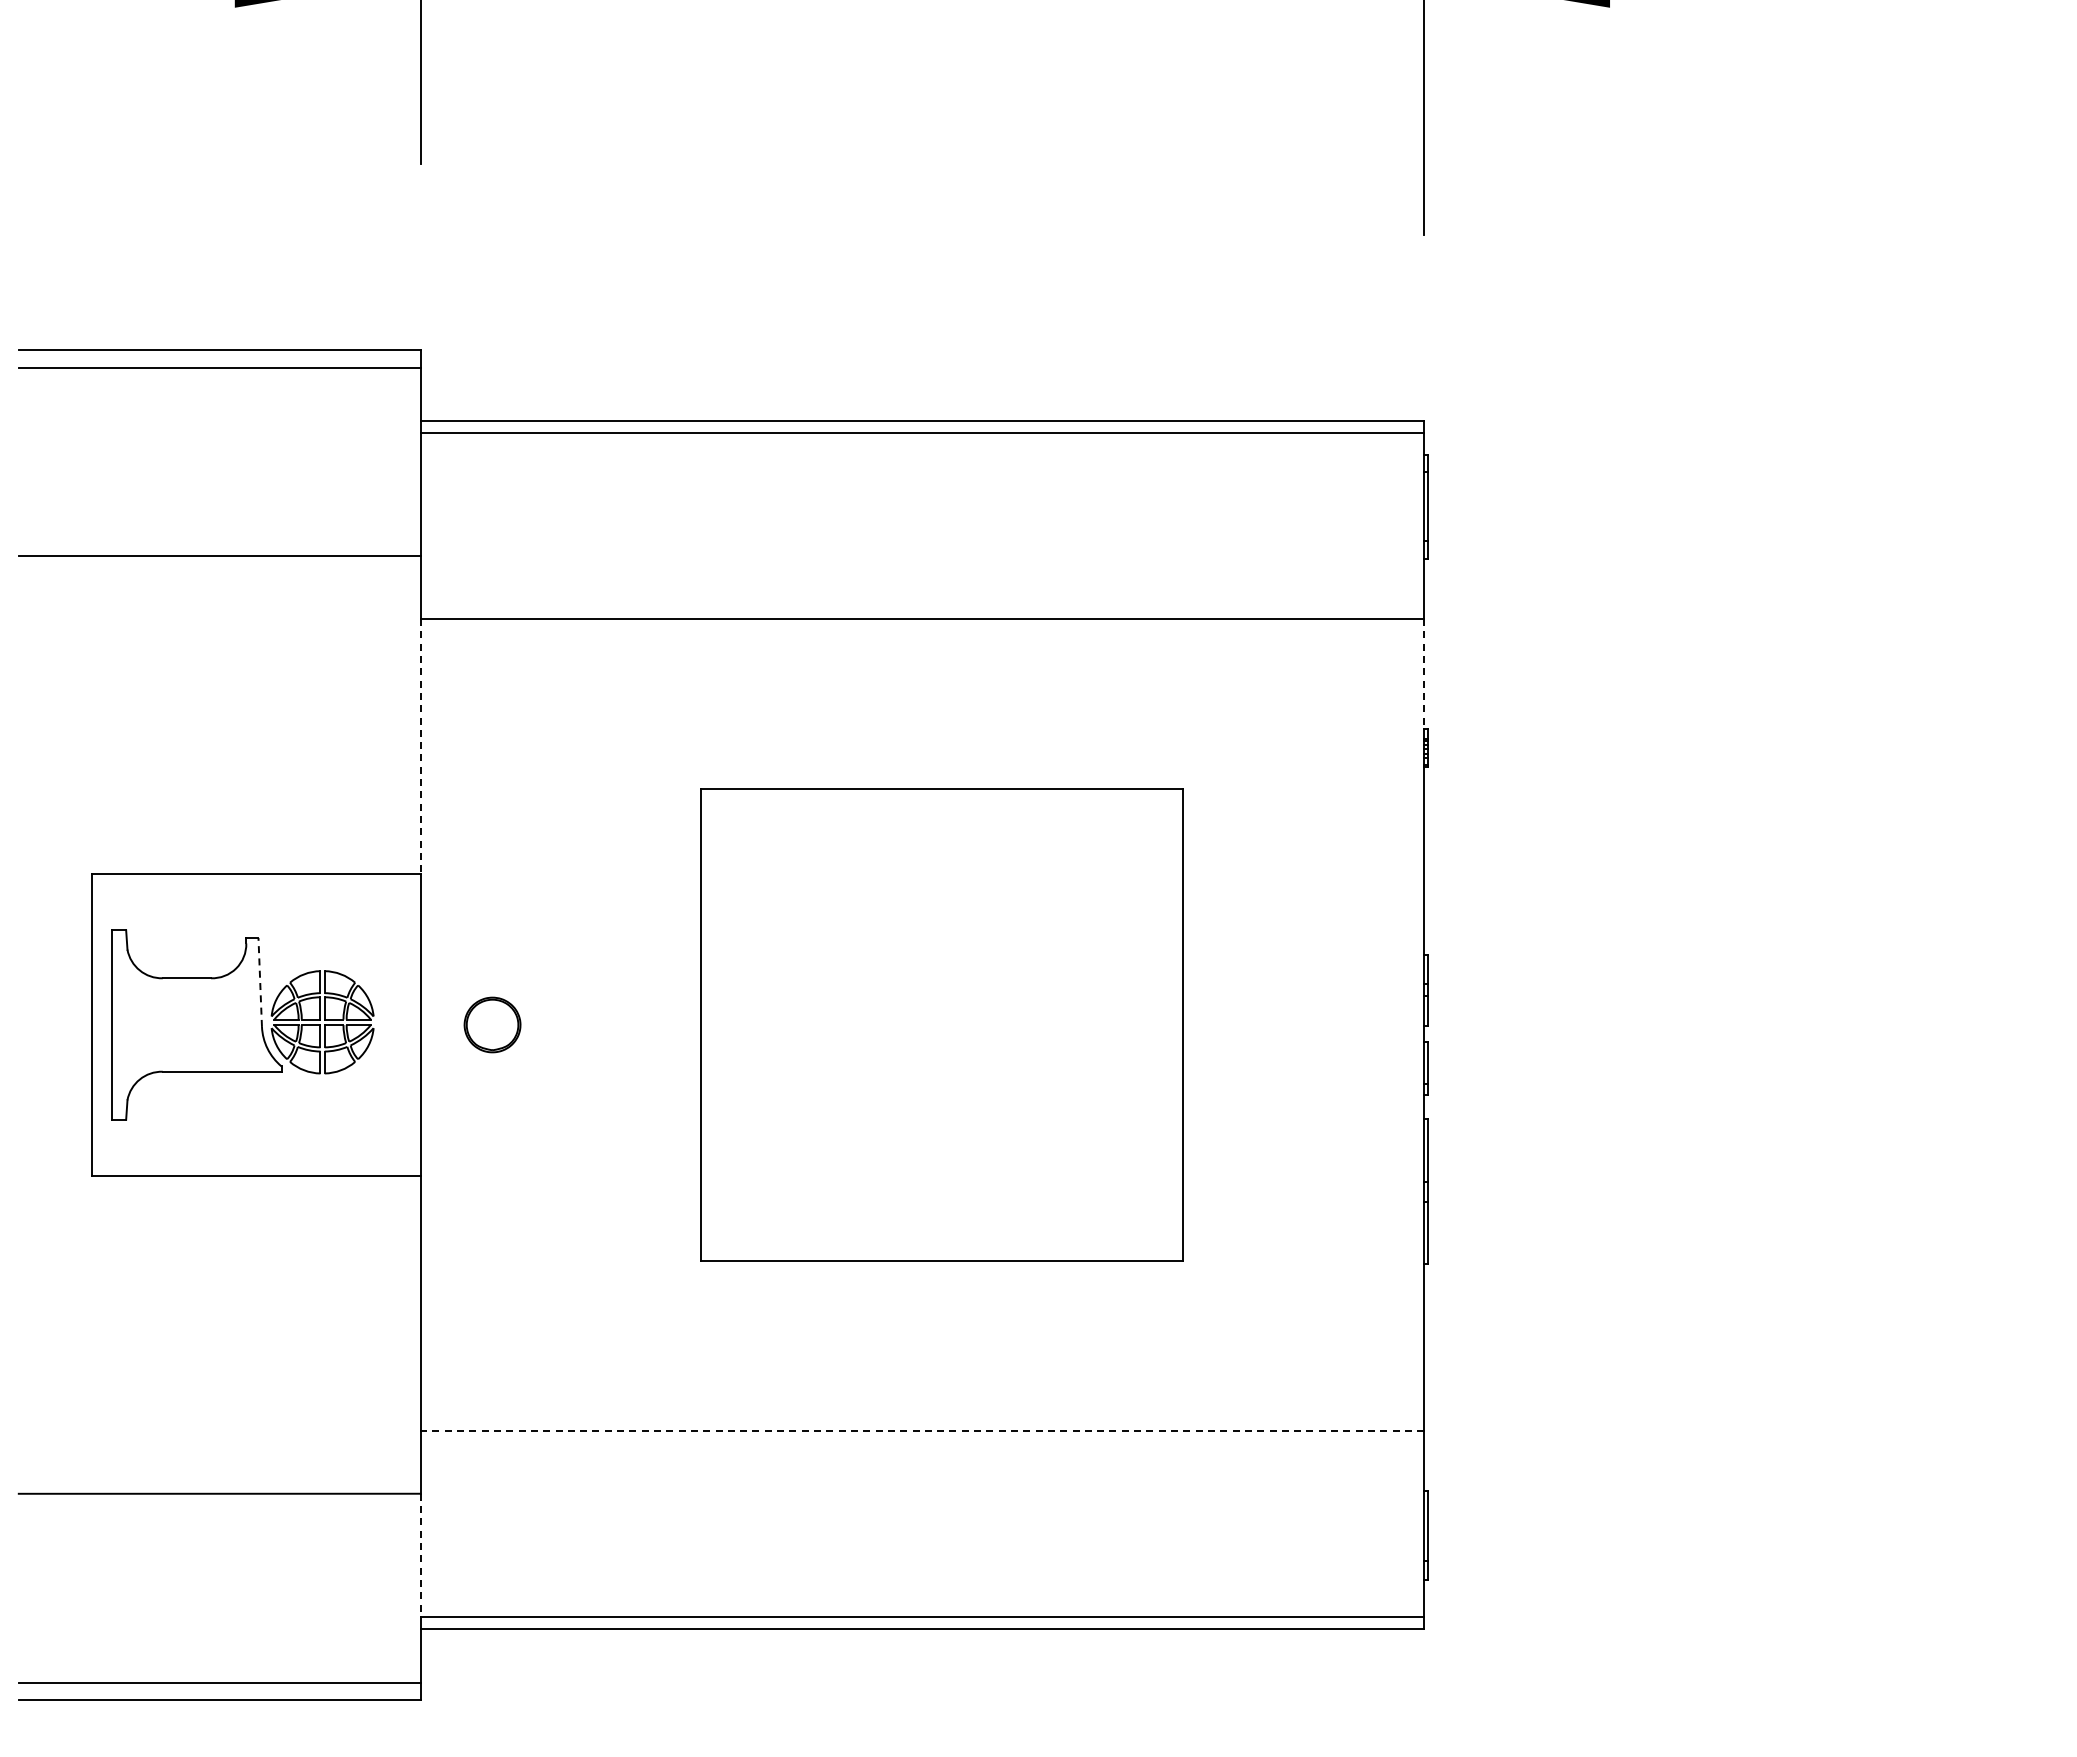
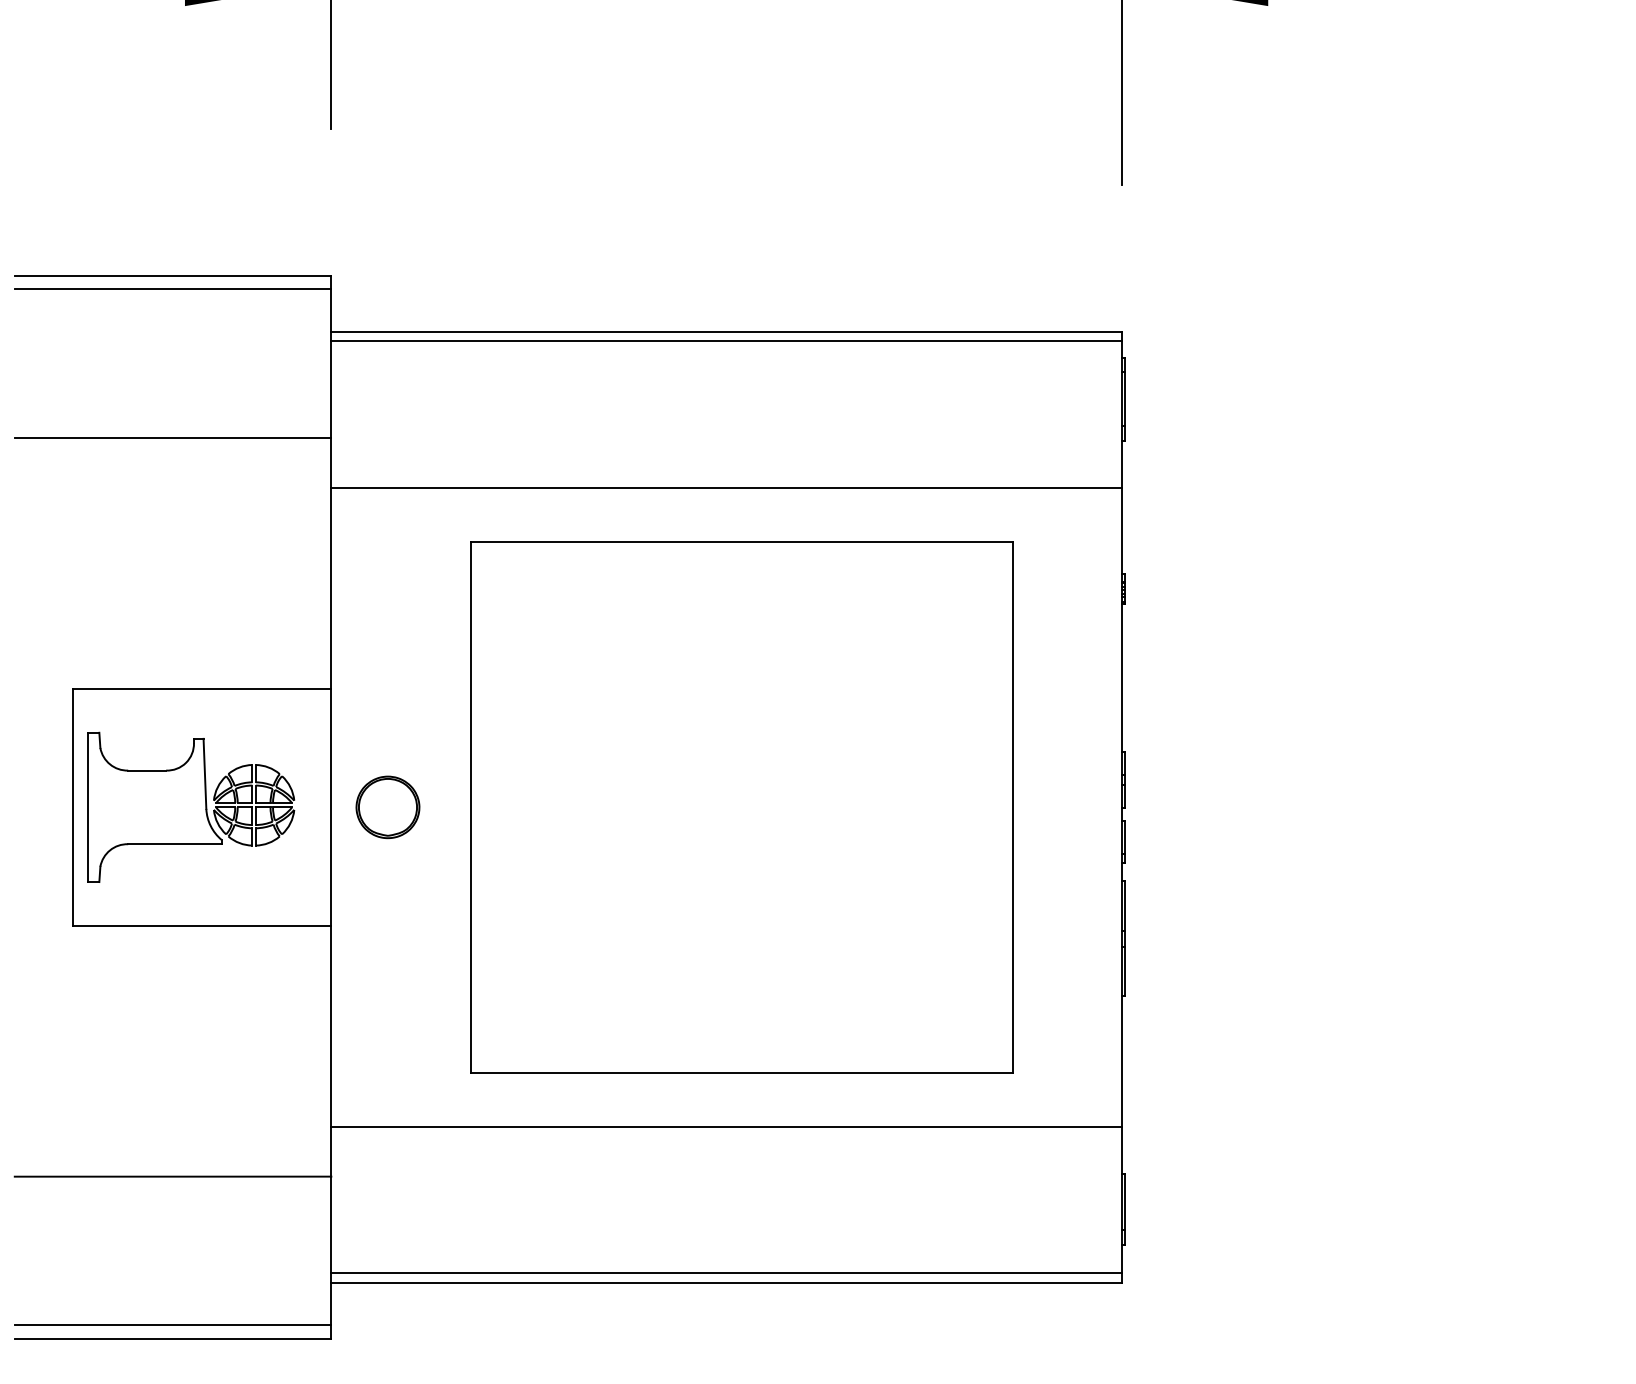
line: (1424, 673) -> (1122, 530), dashed -> solid
line: (420, 746) -> (331, 588), dashed -> solid
line: (260, 982) -> (205, 773), dashed -> solid
part: (492, 1024) -> (387, 807), size x1.43
part: (941, 1024) -> (741, 807), size x1.43
line: (922, 1430) -> (726, 1126), dashed -> solid
line: (420, 1555) -> (331, 1225), dashed -> solid

